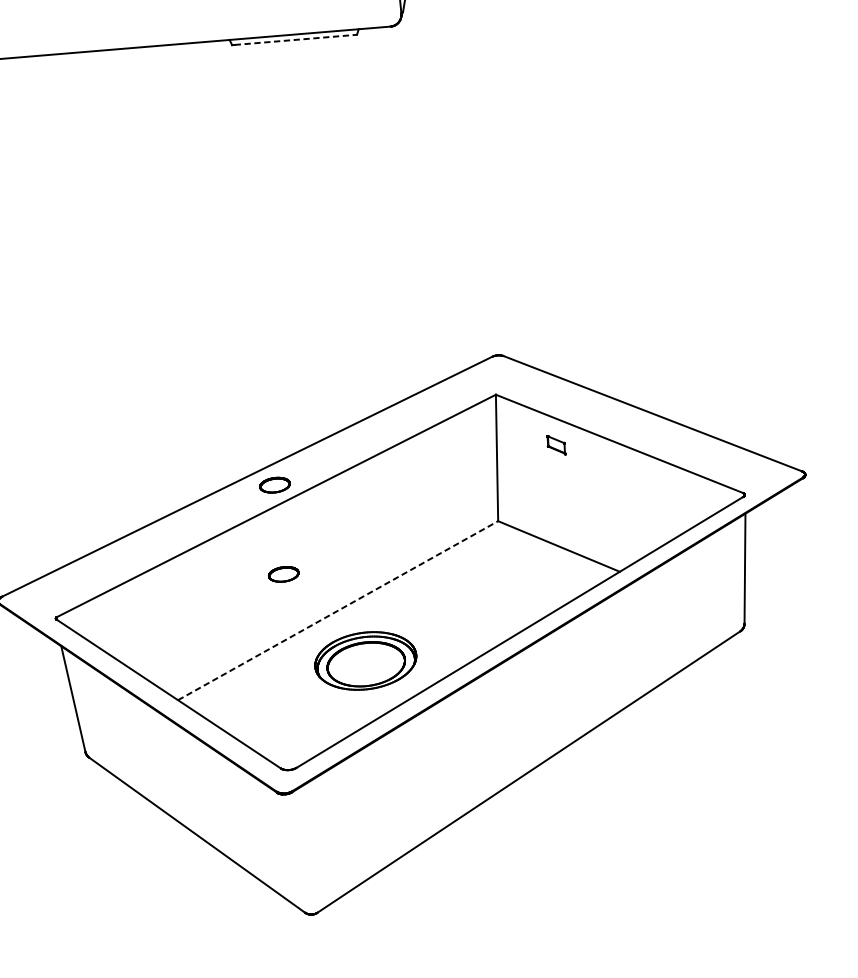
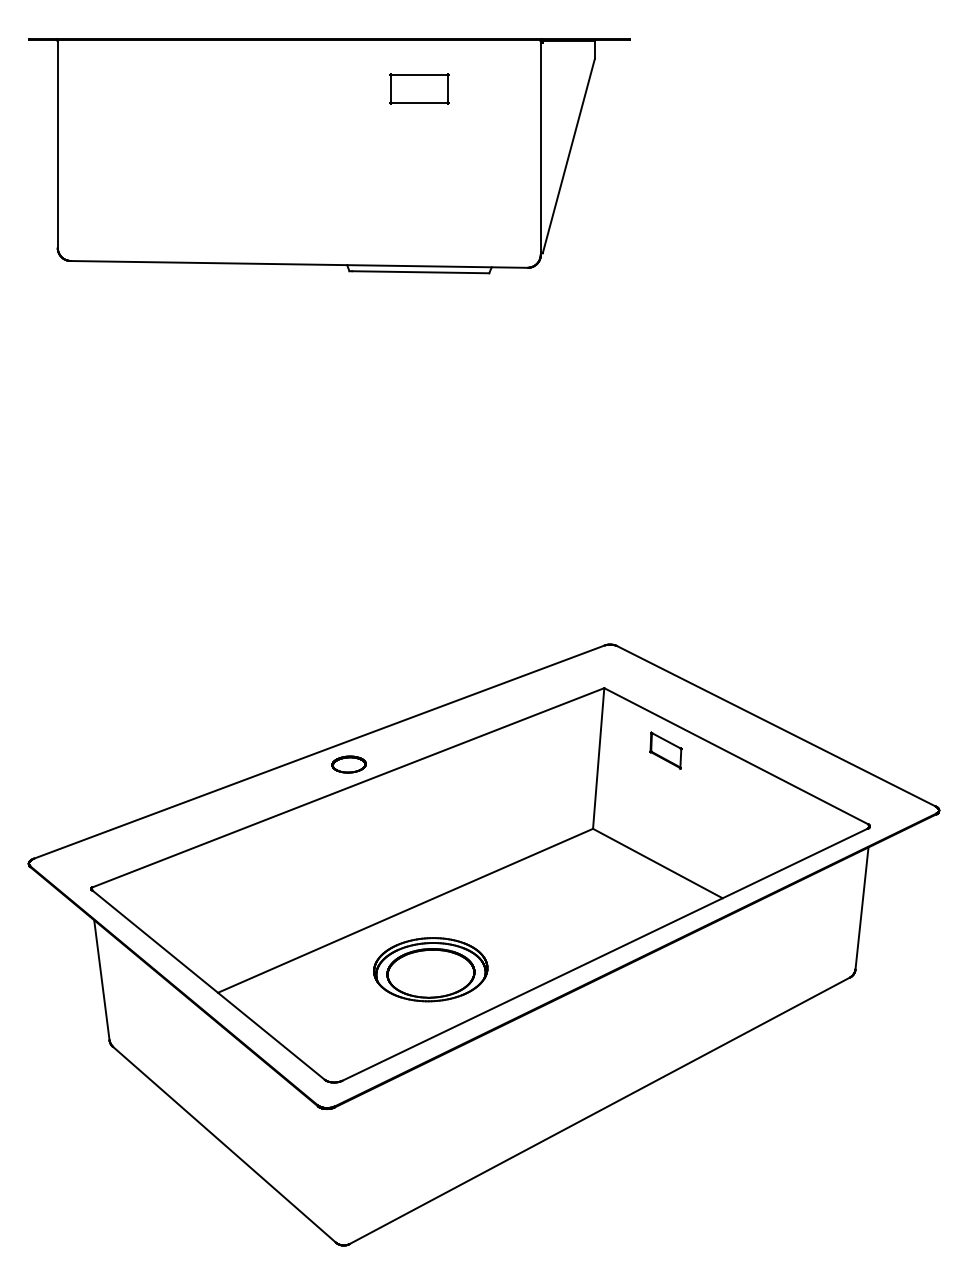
line: (296, 40) -> (421, 272), dashed -> solid
part: (555, 444) -> (665, 750), size x1.67
part: (283, 574) -> (348, 864), removed
line: (338, 610) -> (405, 910), dashed -> solid

